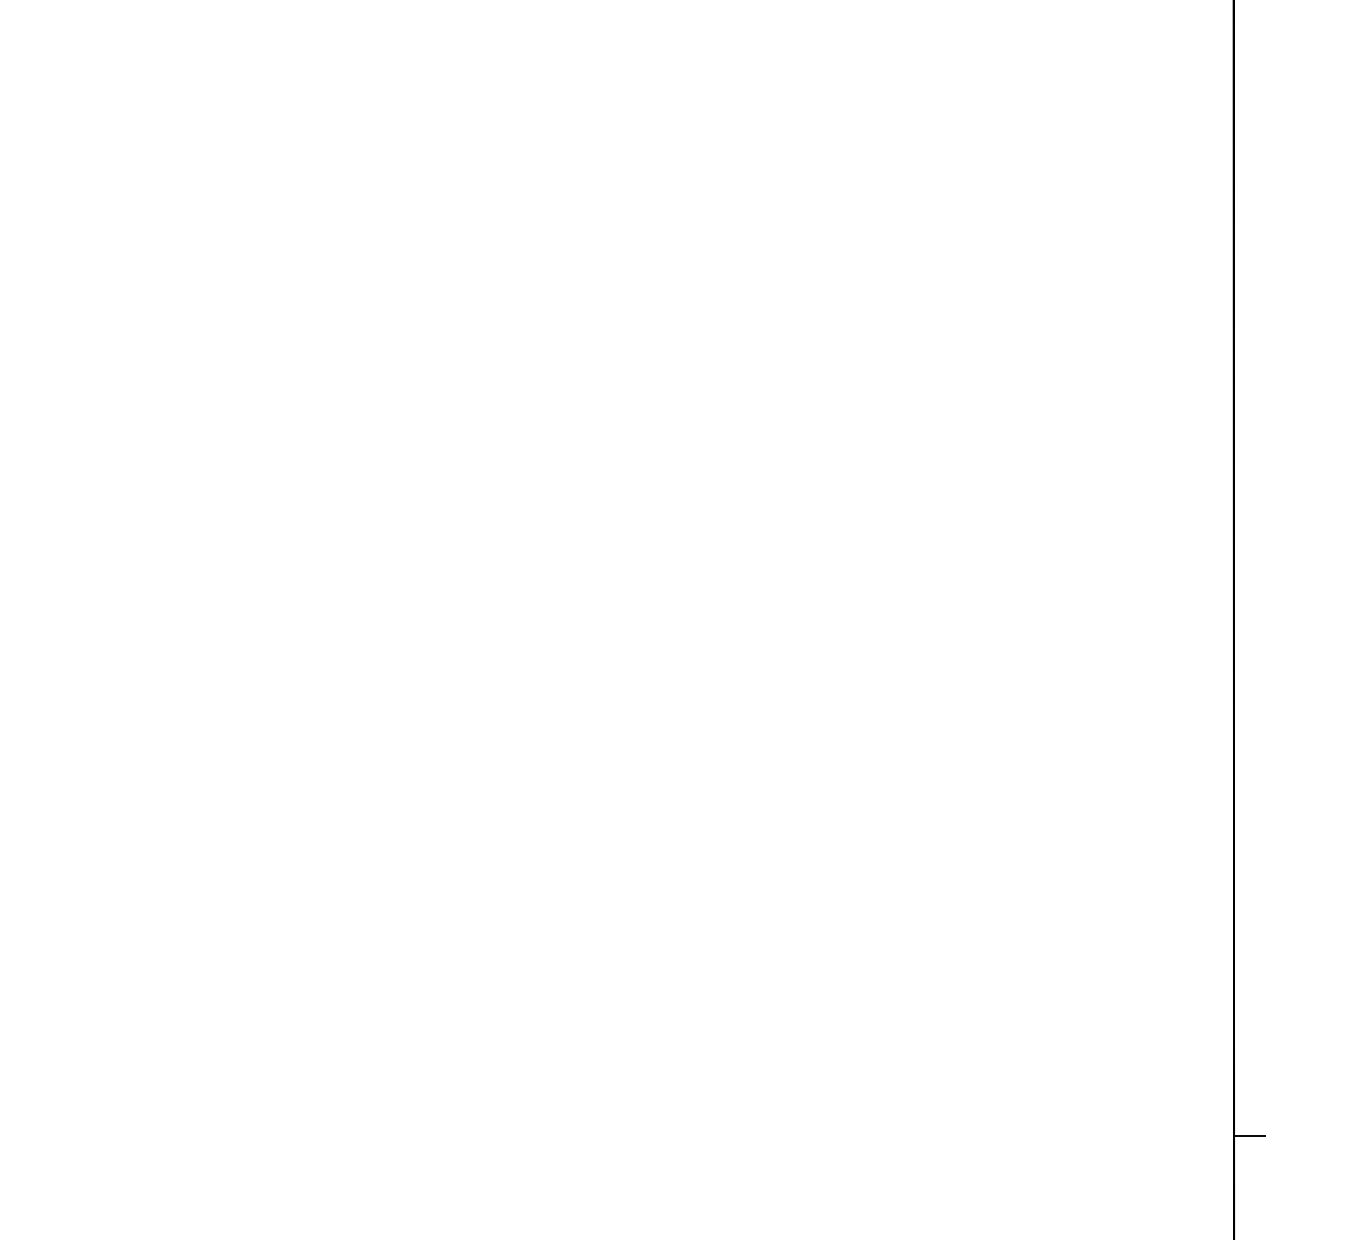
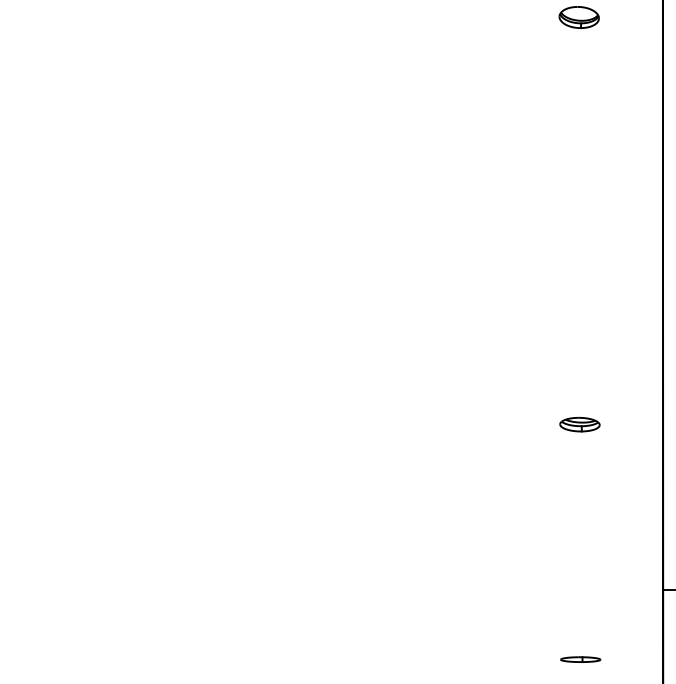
part: (1061, 794) -> (579, 424), added

